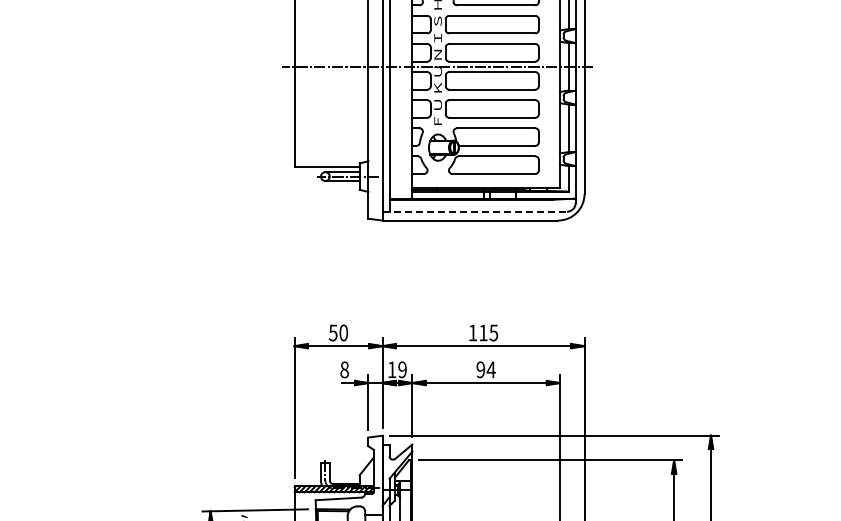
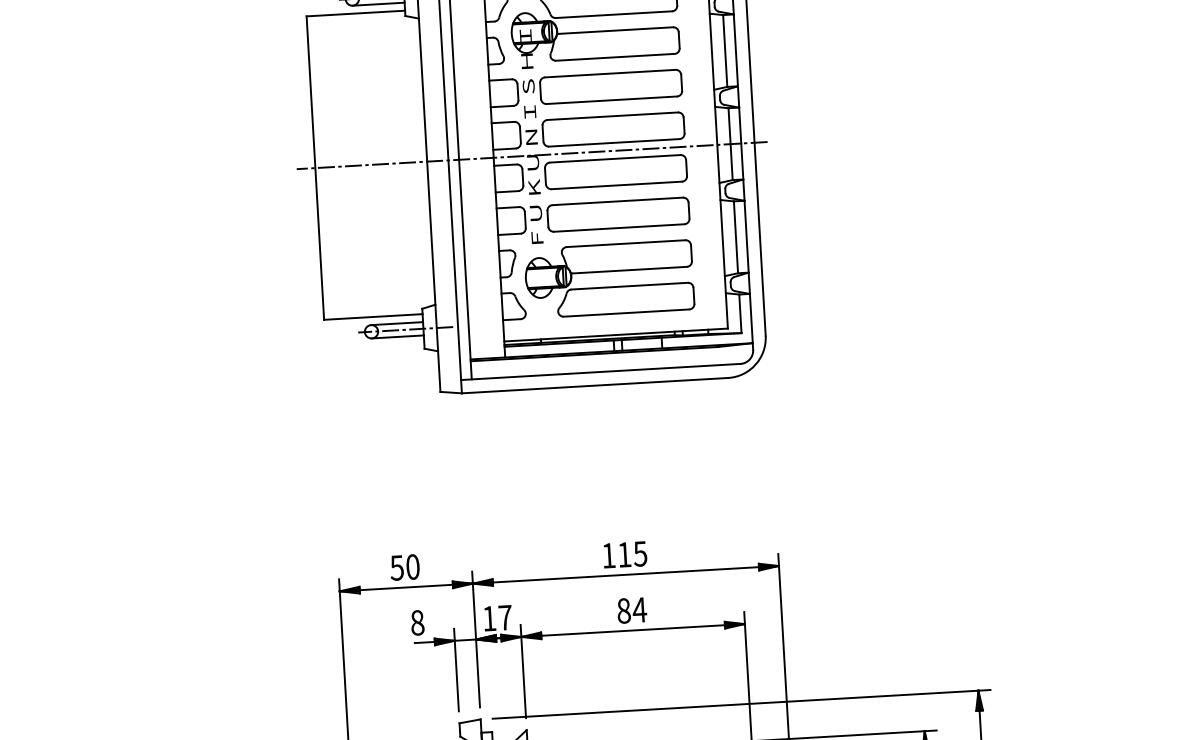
line: (475, 211) -> (602, 371), dashed -> solid
text: (402, 369) -> (505, 617), 19 -> 17
text: (480, 369) -> (623, 610), 94 -> 84

